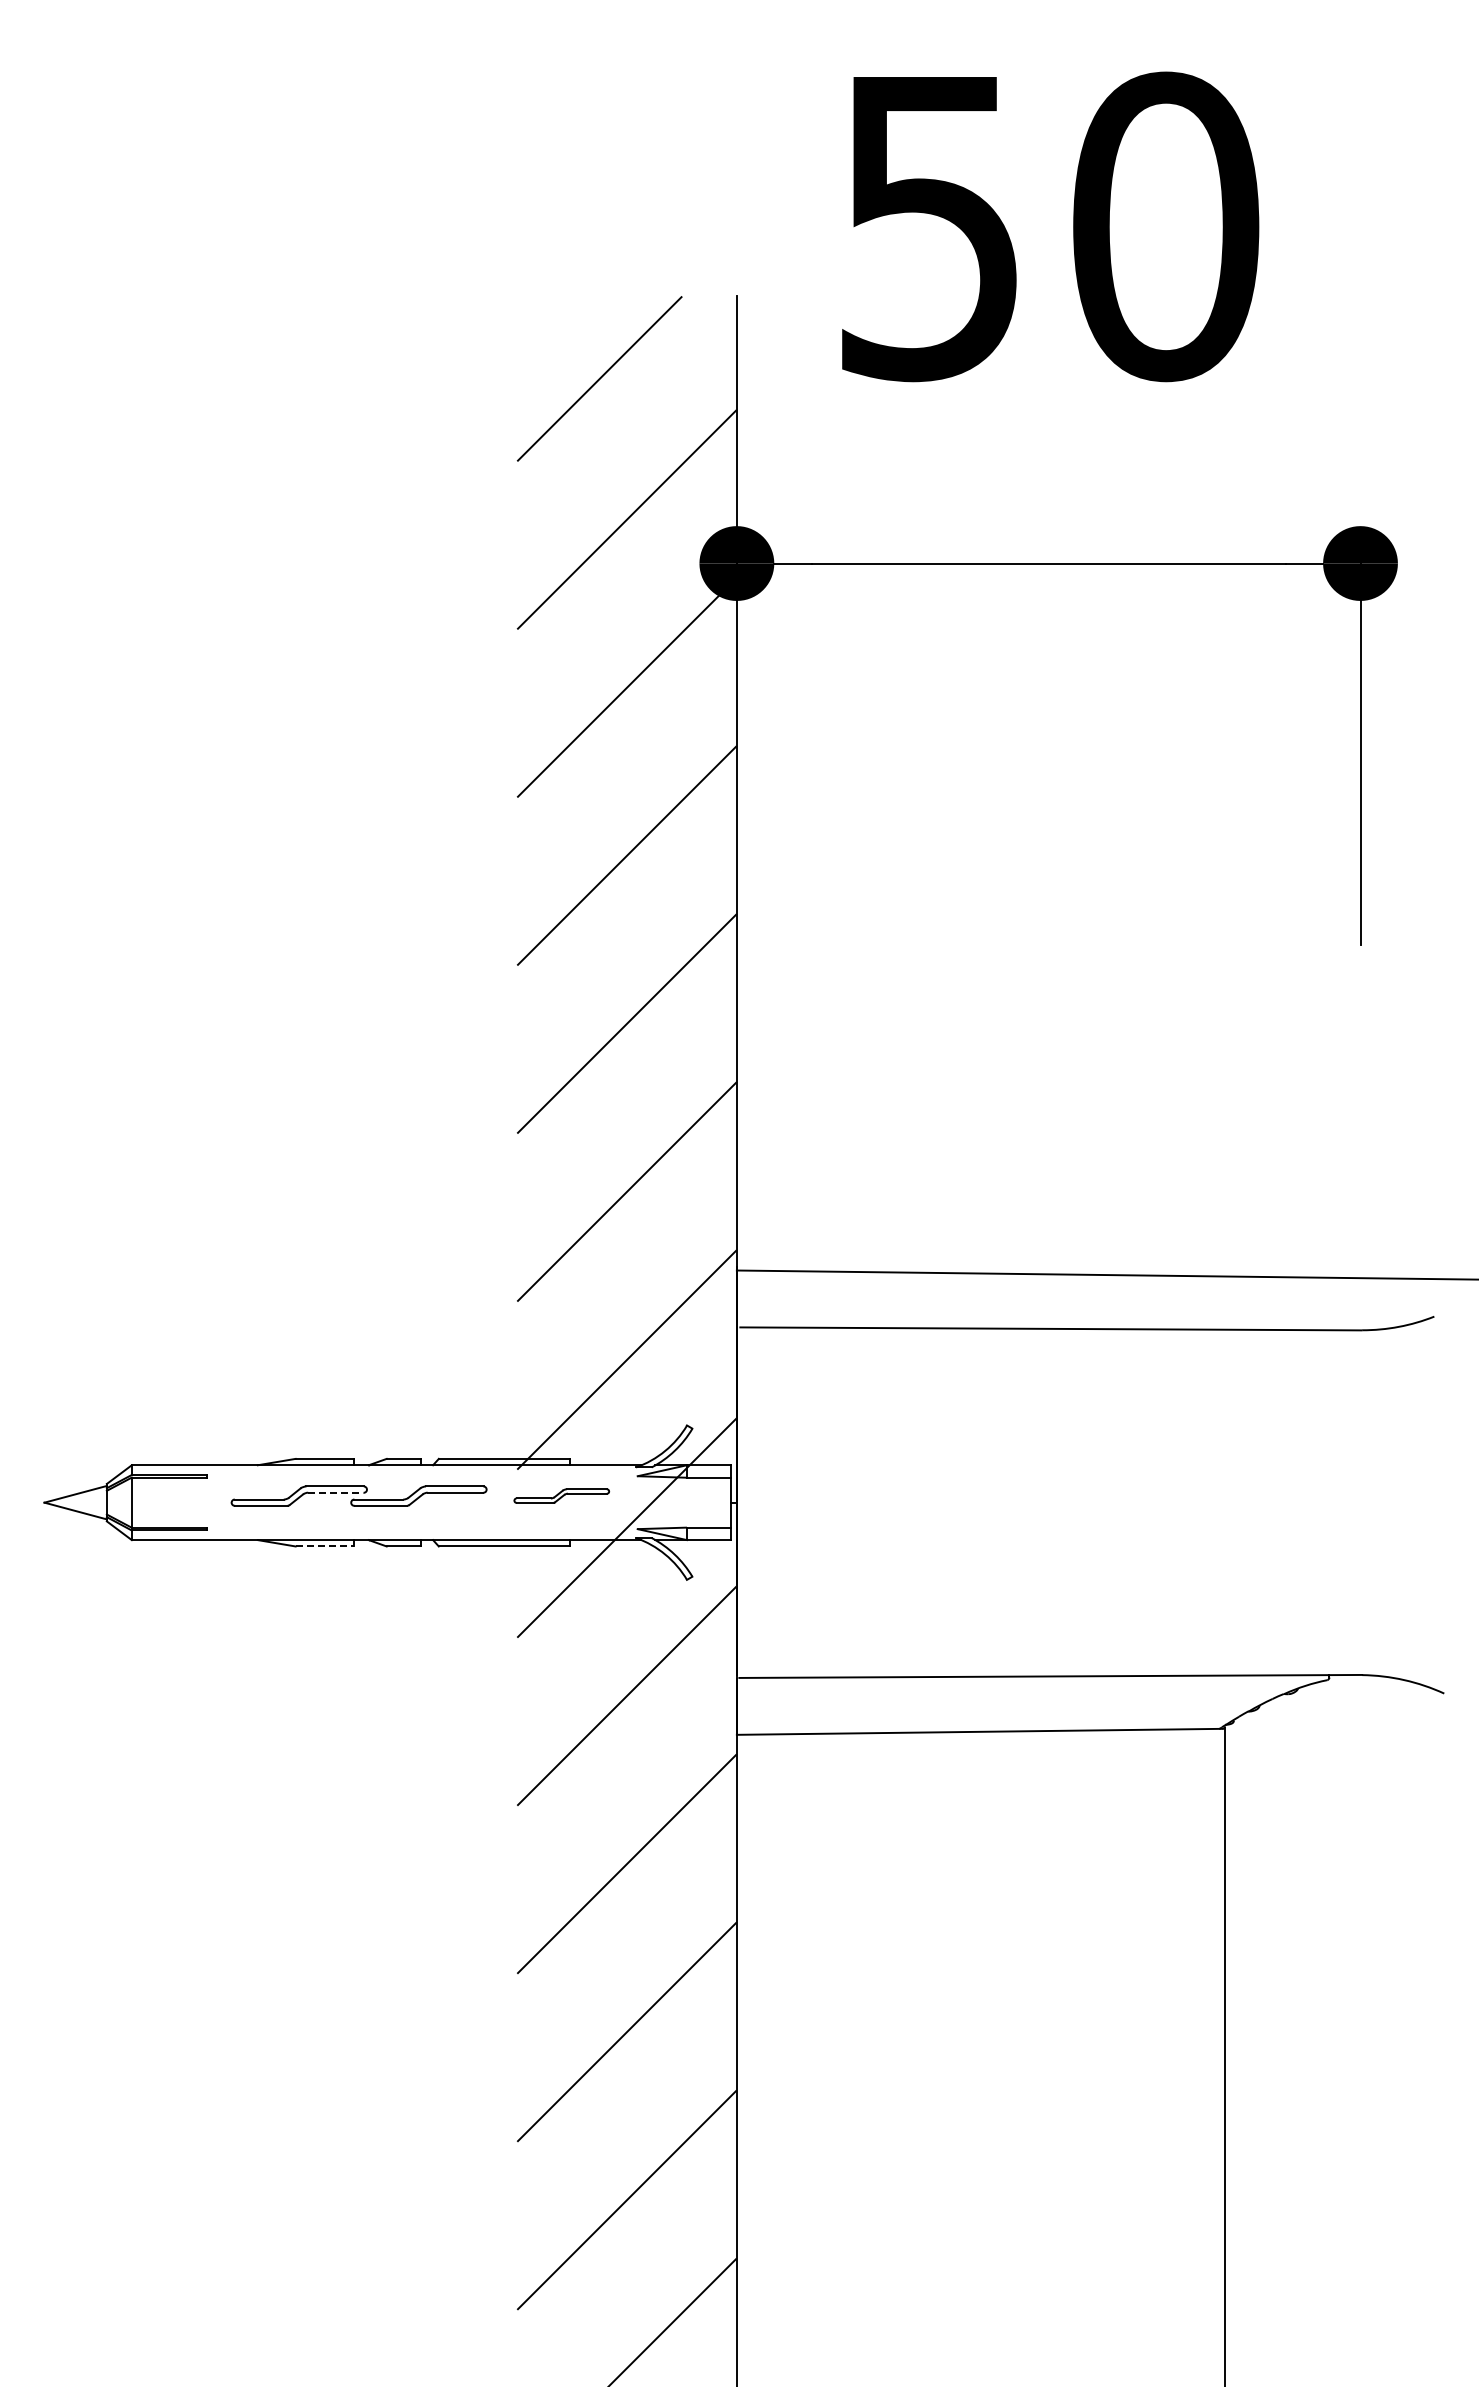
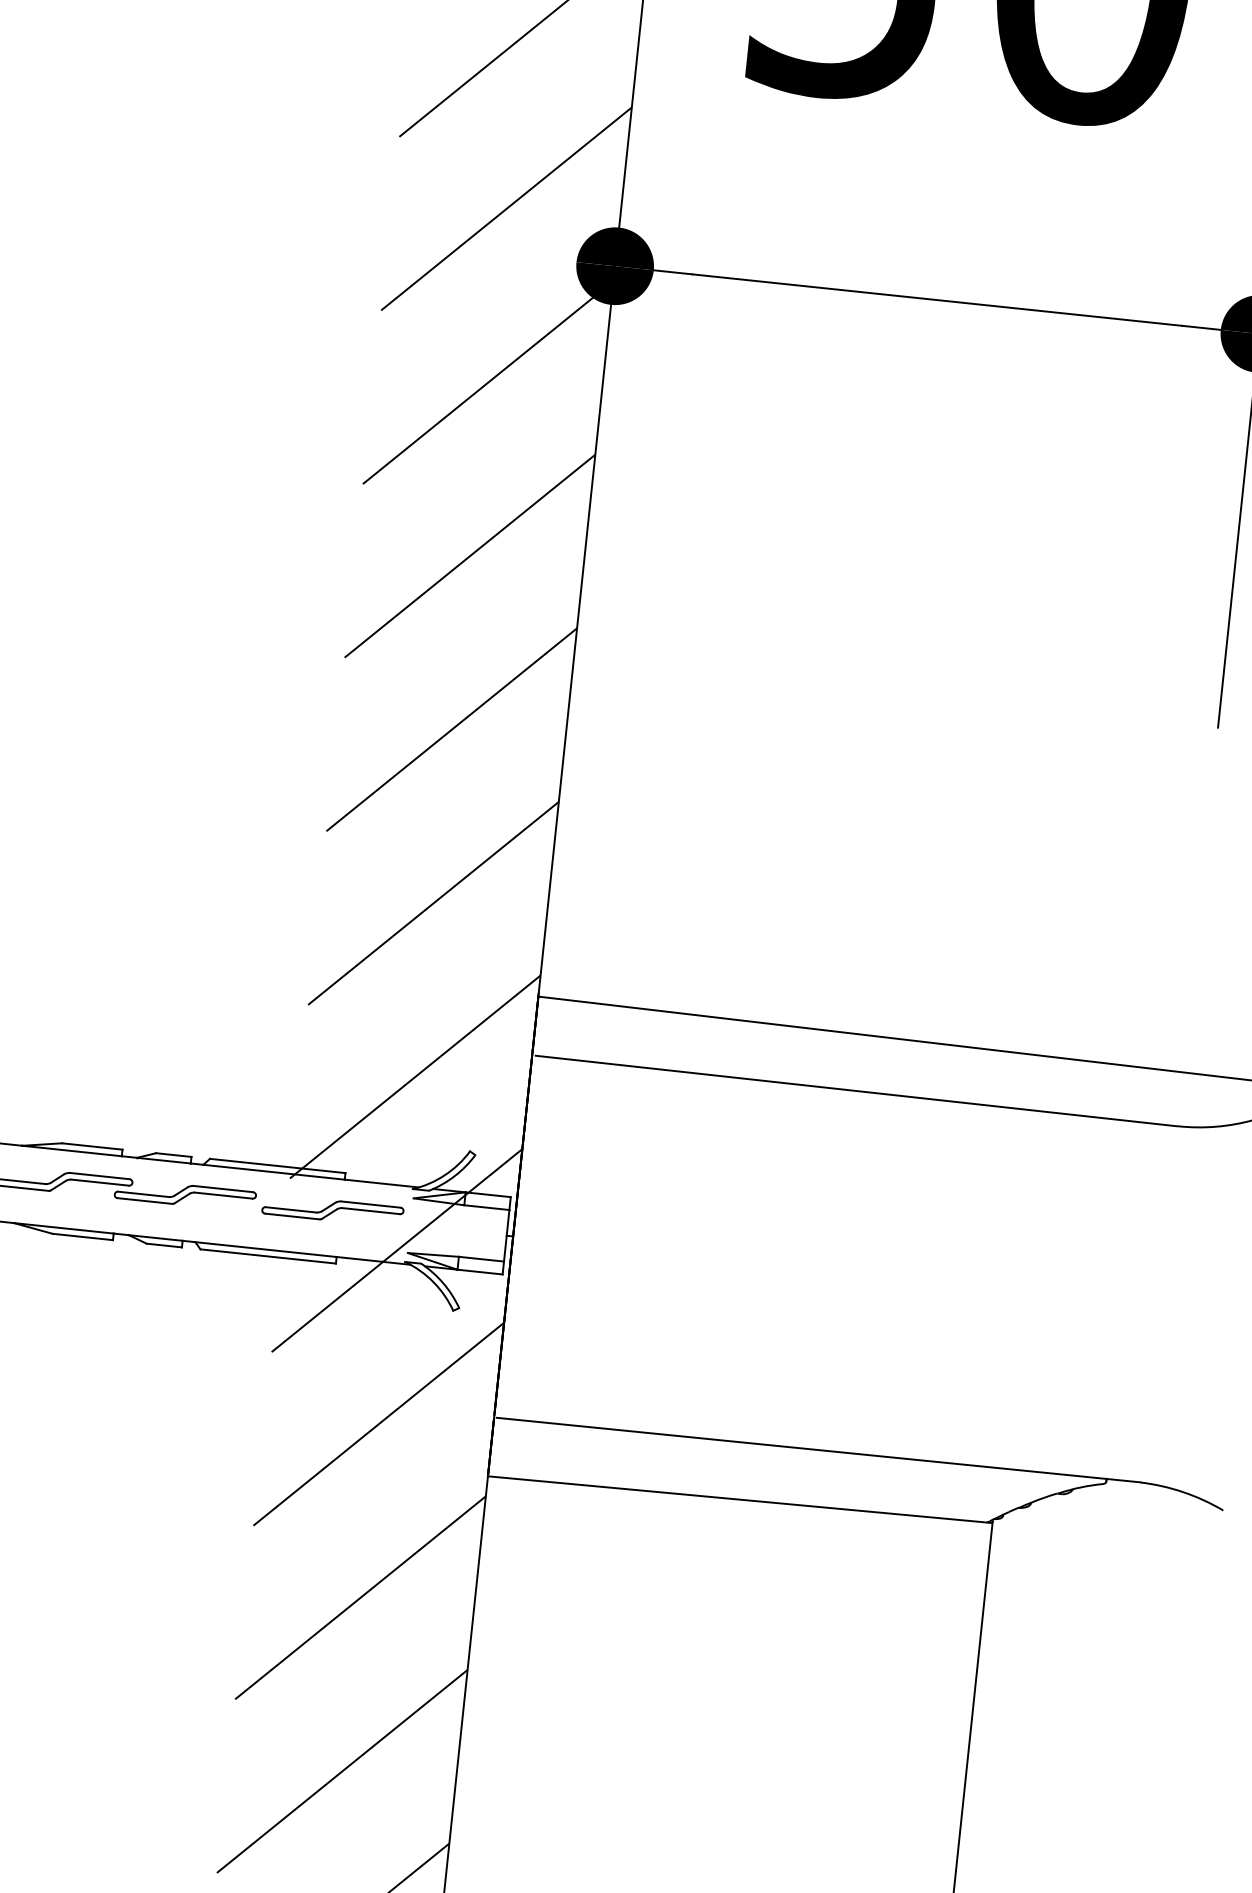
line: (335, 1492) -> (99, 1182), dashed -> solid
part: (561, 1495) -> (332, 1210), size x1.43
line: (325, 1546) -> (83, 1237), dashed -> solid

